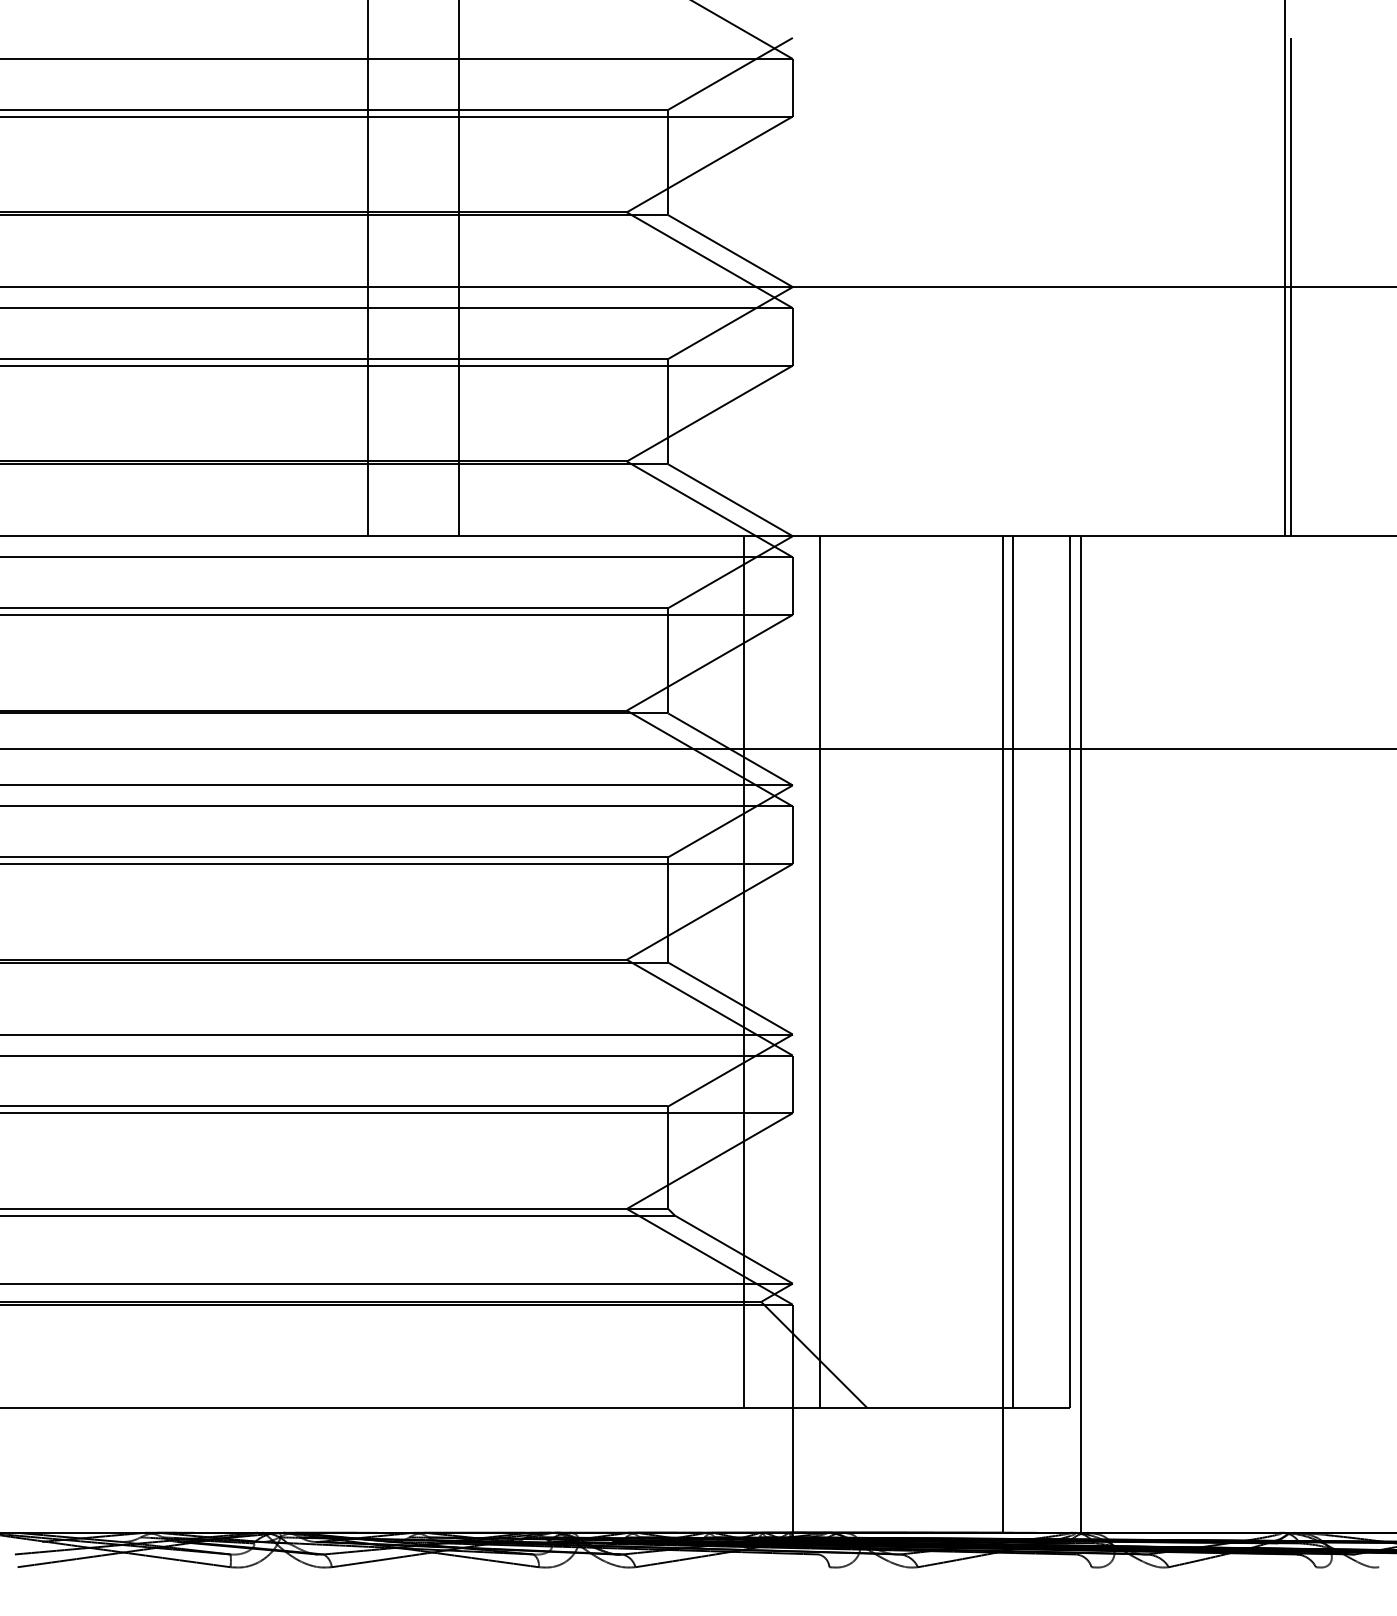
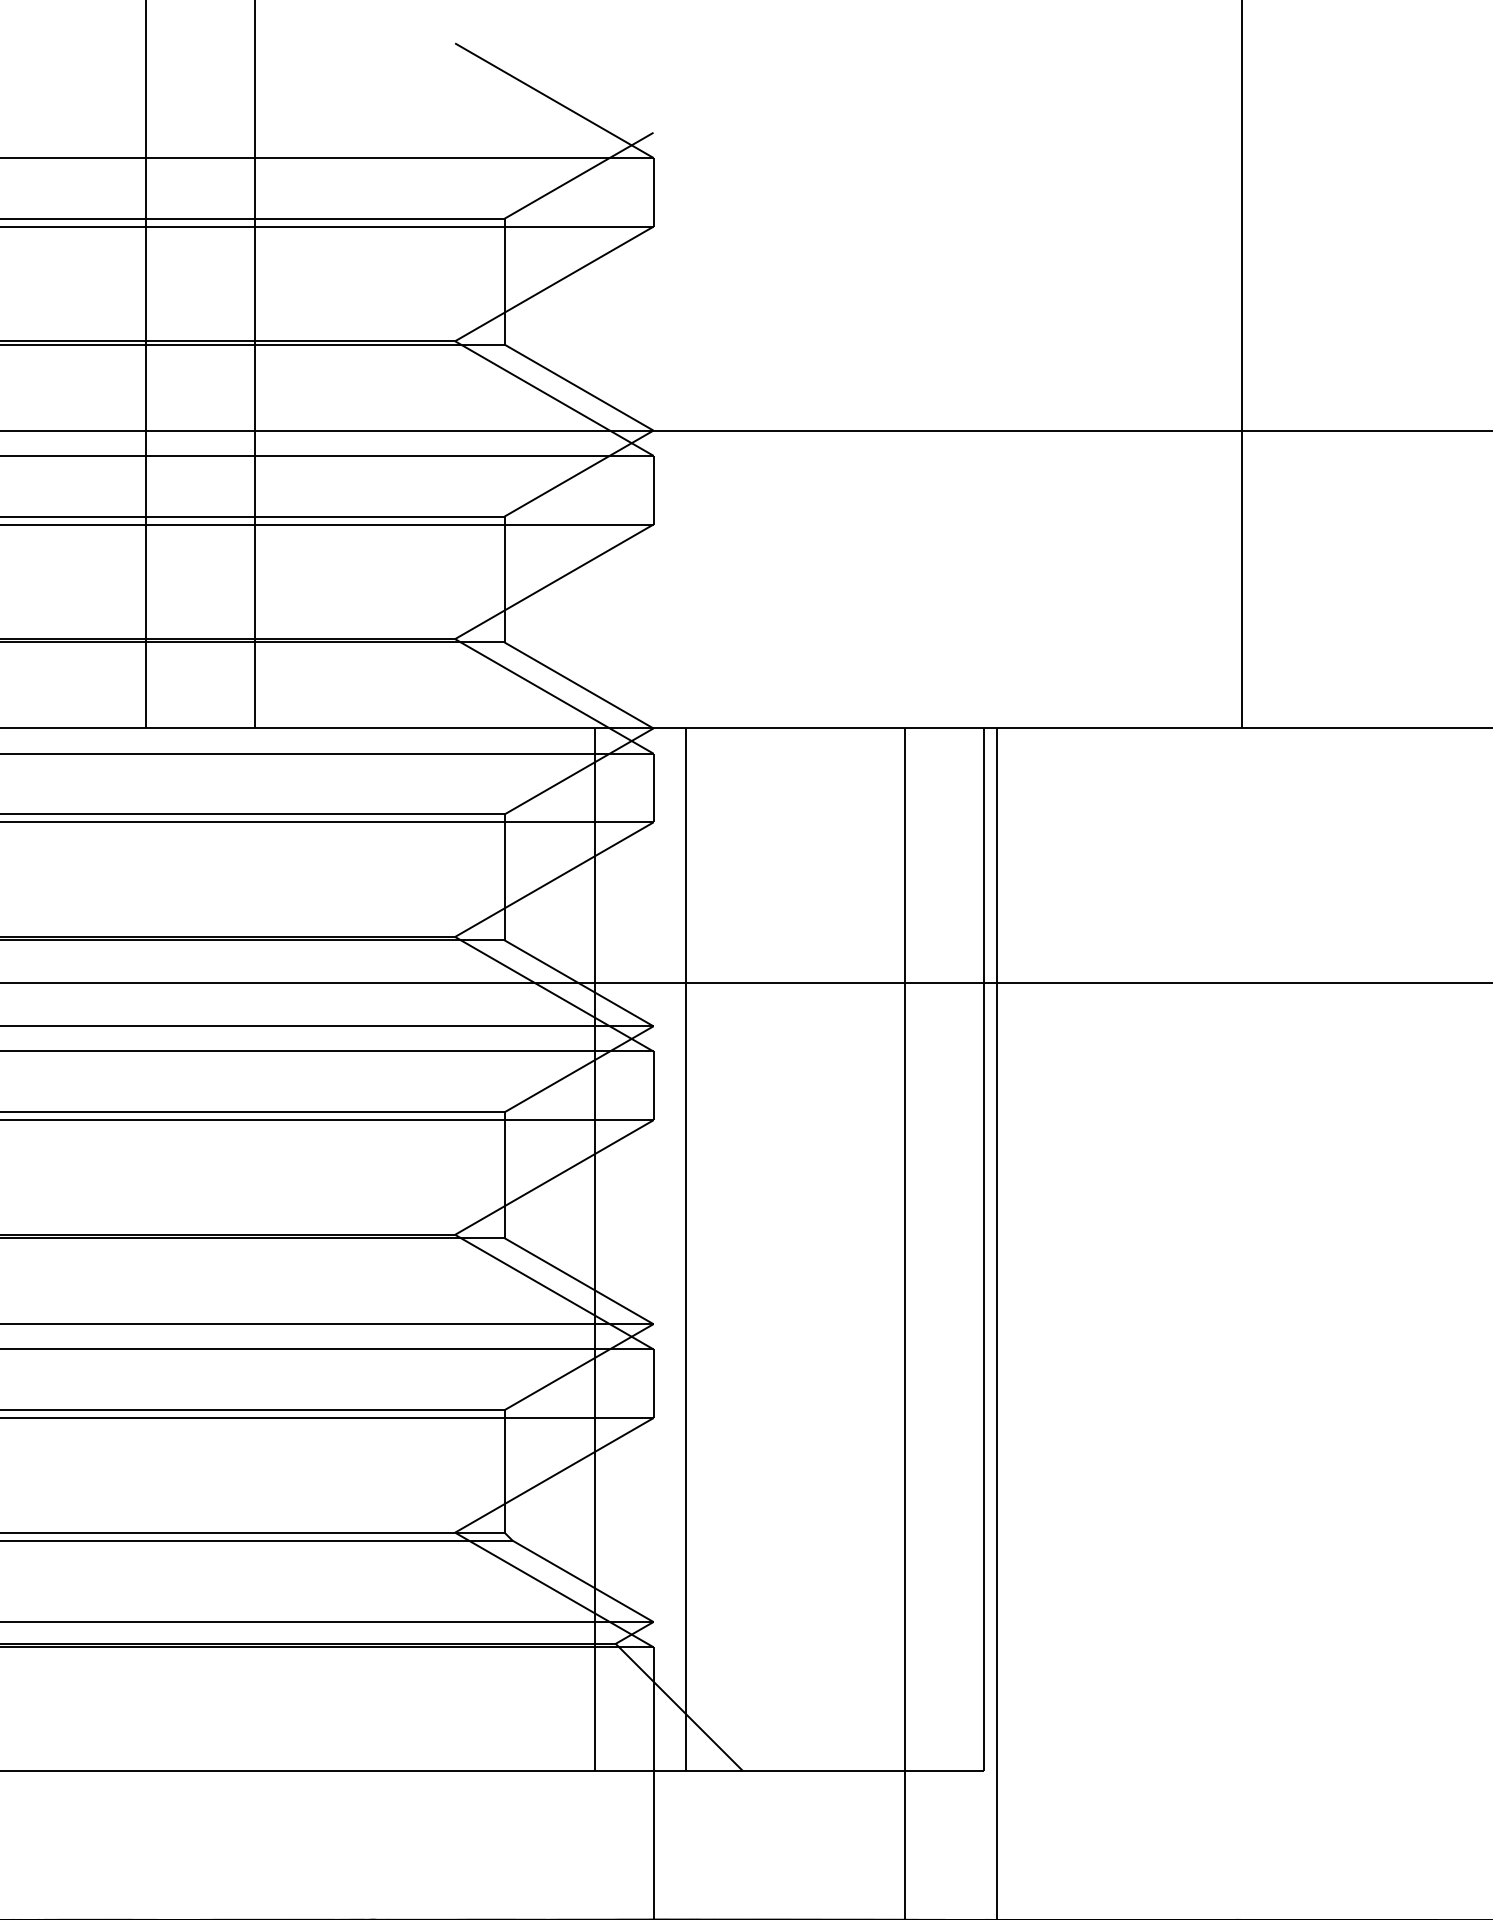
line: (1291, 286) -> (1249, 429), removed
line: (1012, 972) -> (916, 1250), removed

